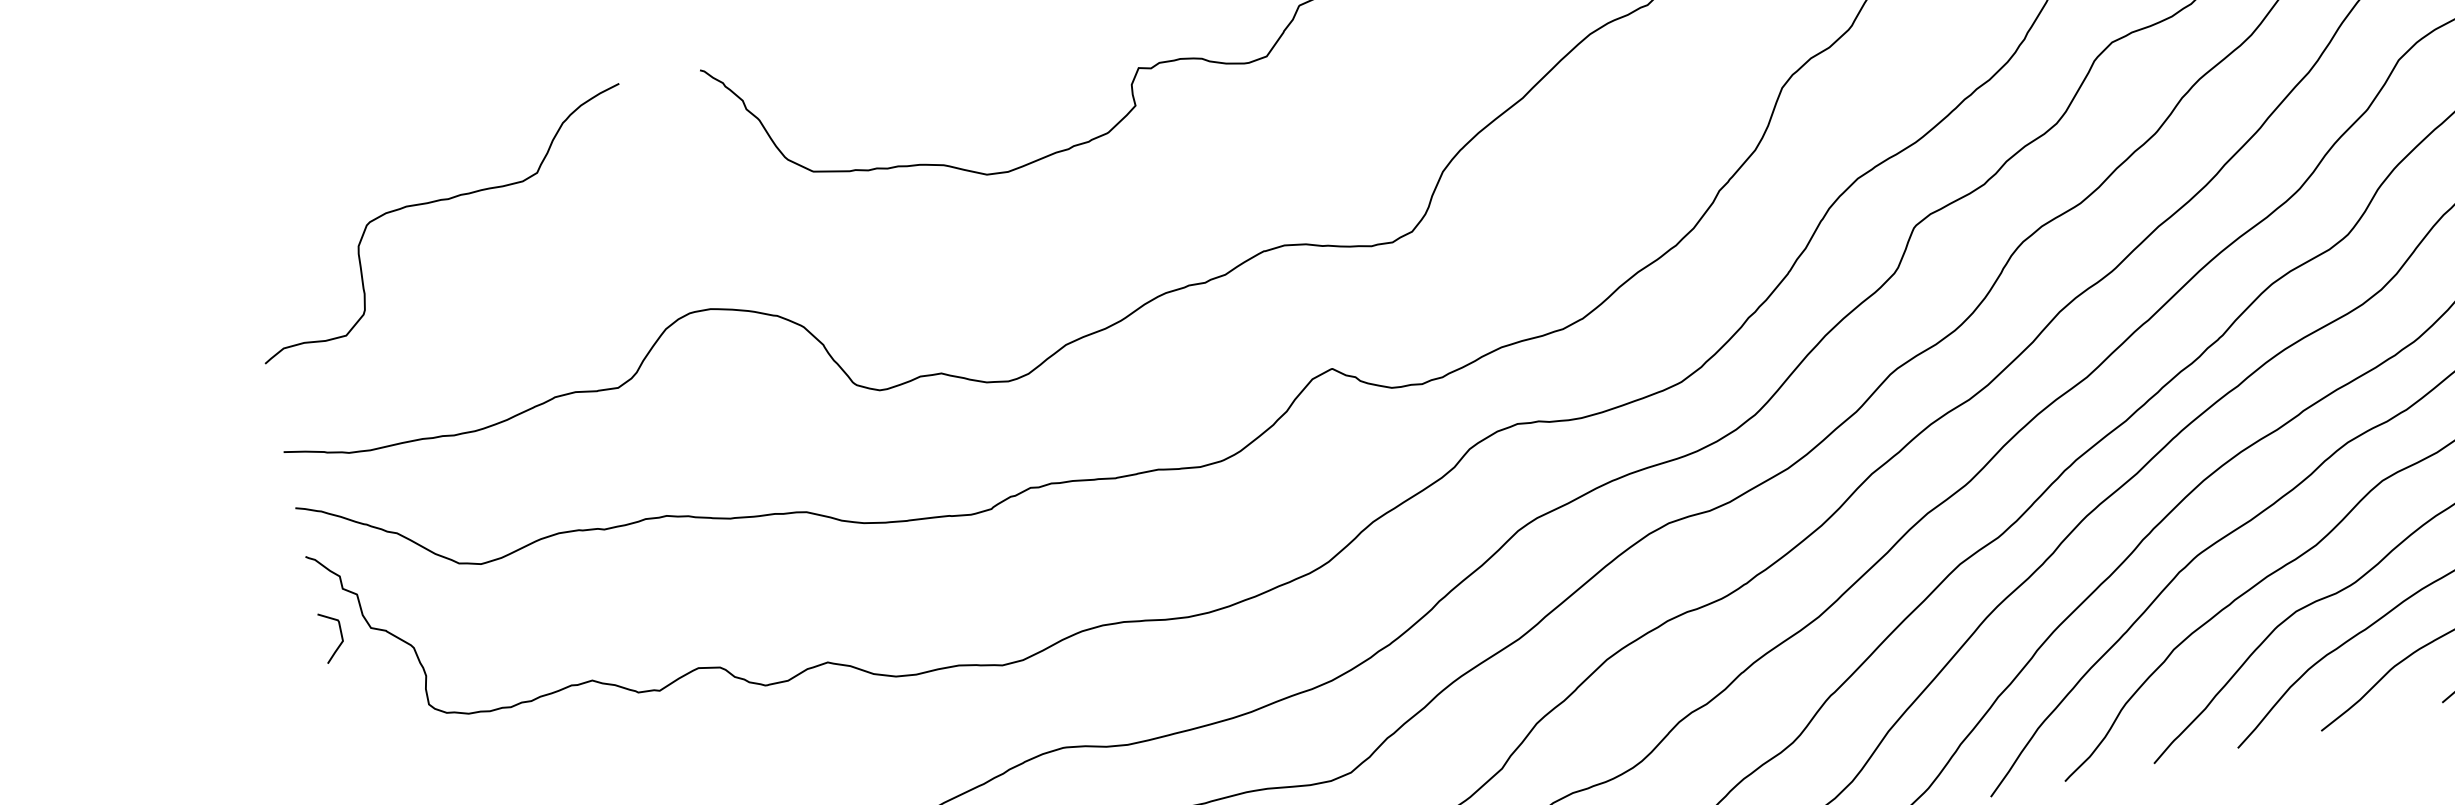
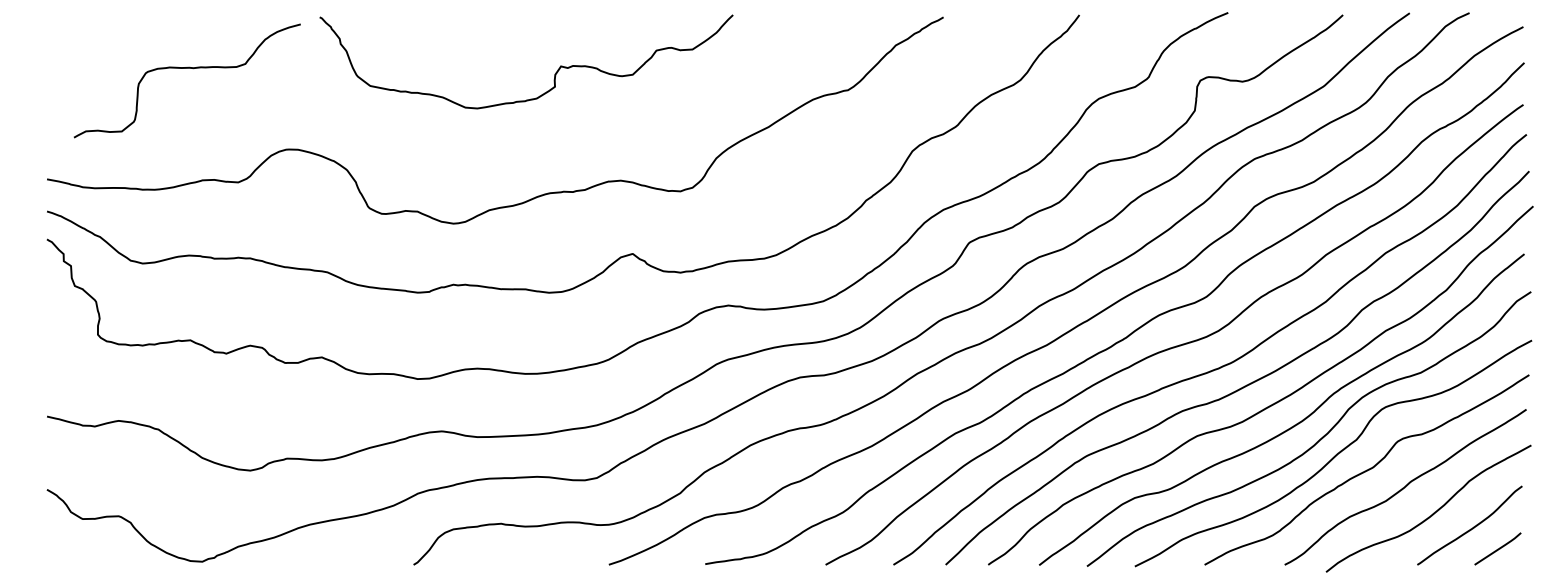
curve: (436, 202) -> (186, 68), moved
curve: (340, 635) -> (57, 286), removed

